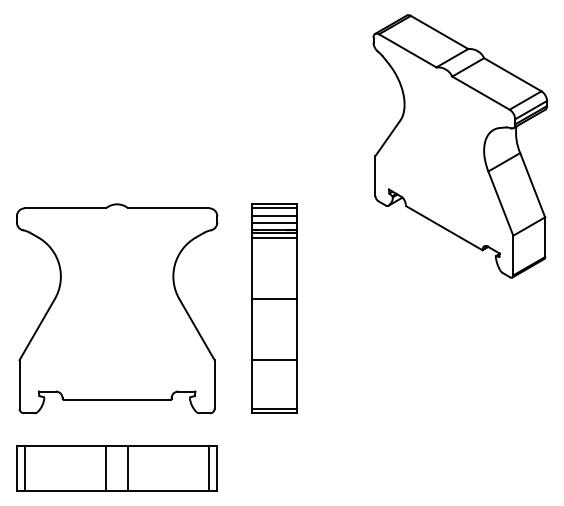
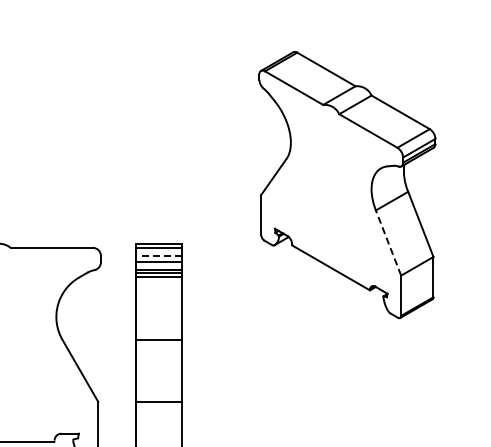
line: (500, 203) -> (388, 242), solid -> dashed
line: (274, 216) -> (158, 256), solid -> dashed

